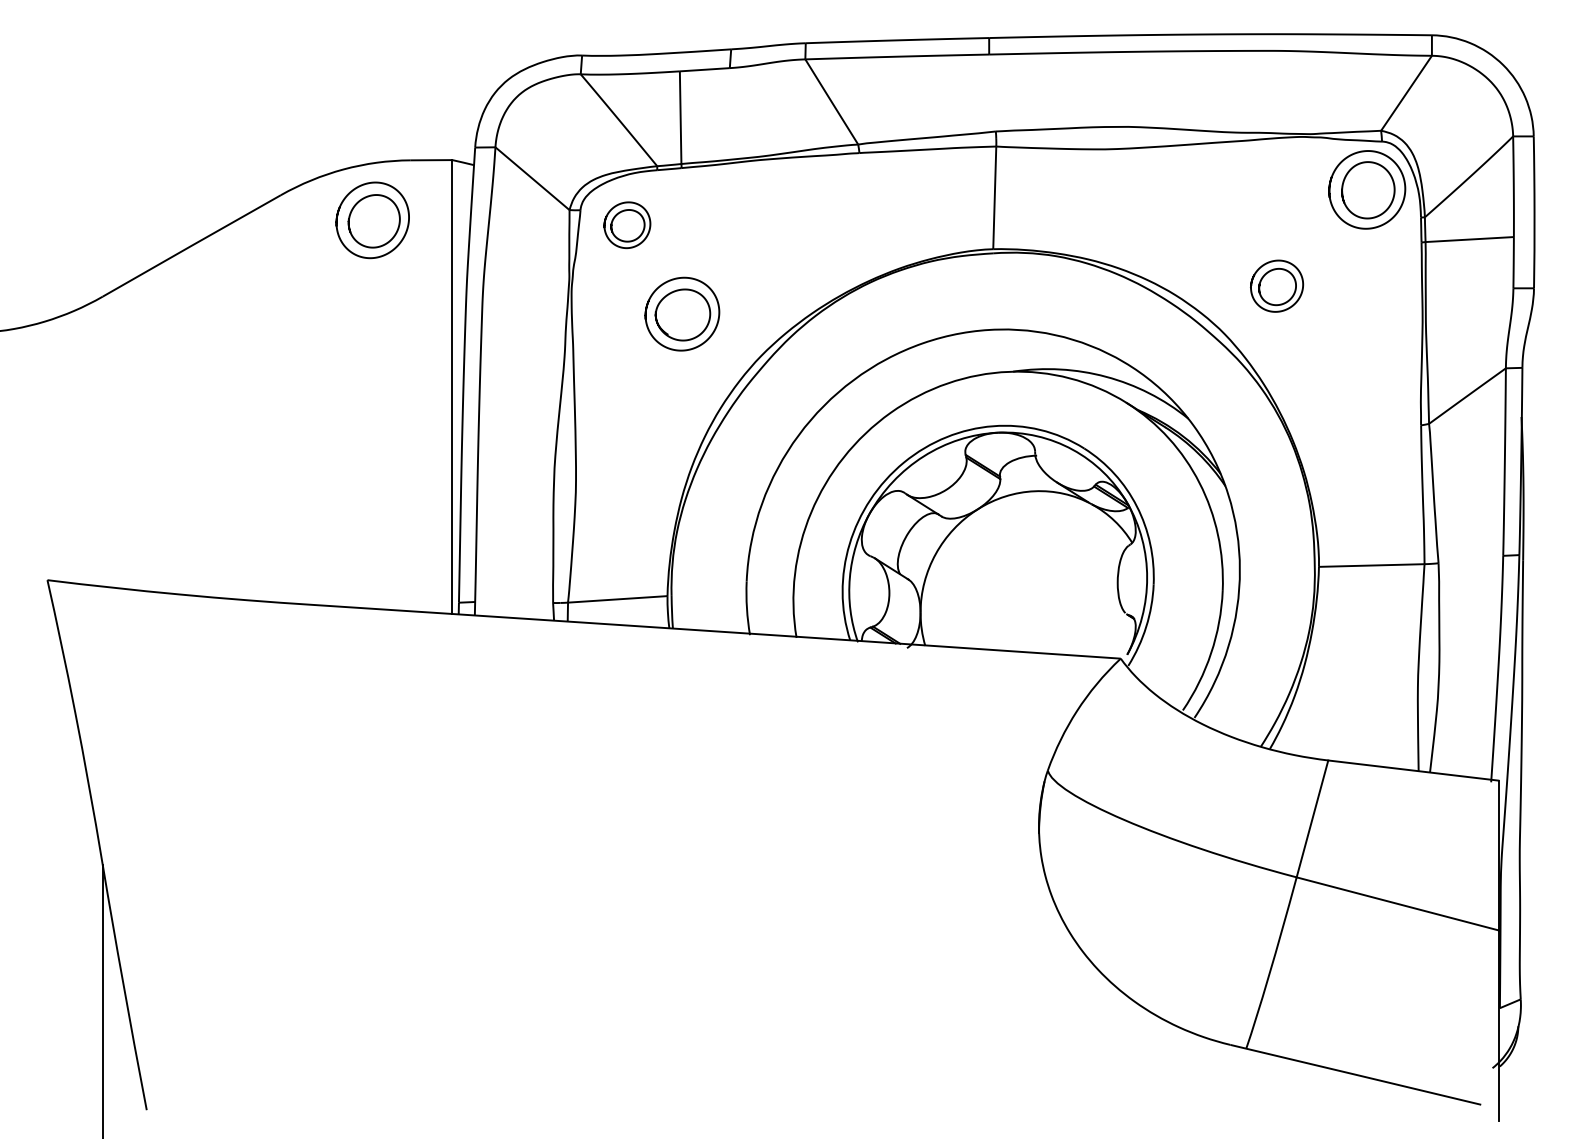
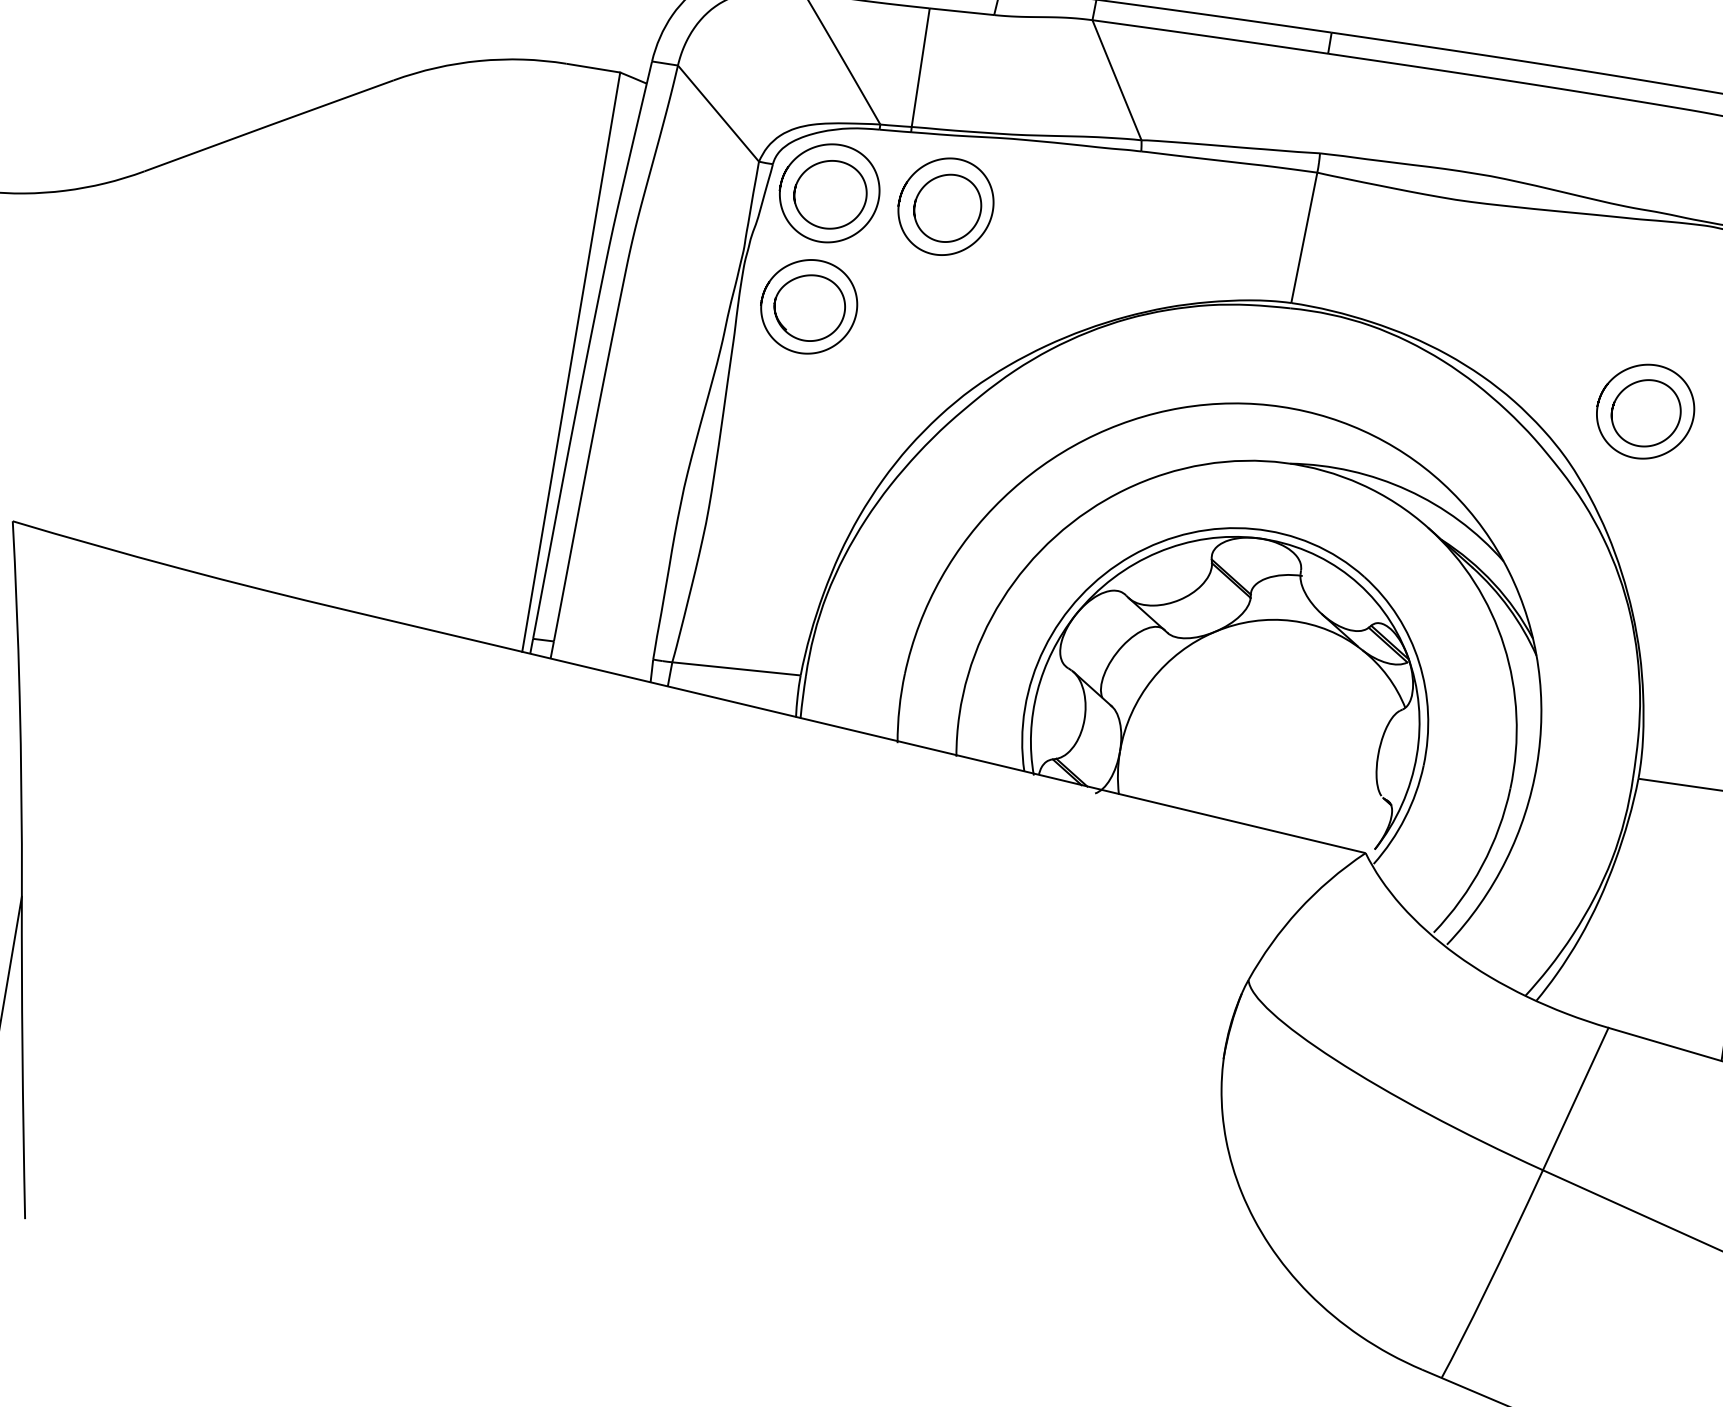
part: (372, 220) -> (945, 206), moved
part: (627, 225) -> (829, 193), size x1.67
part: (1276, 285) -> (1644, 410), size x1.43
part: (682, 313) -> (809, 305), moved

